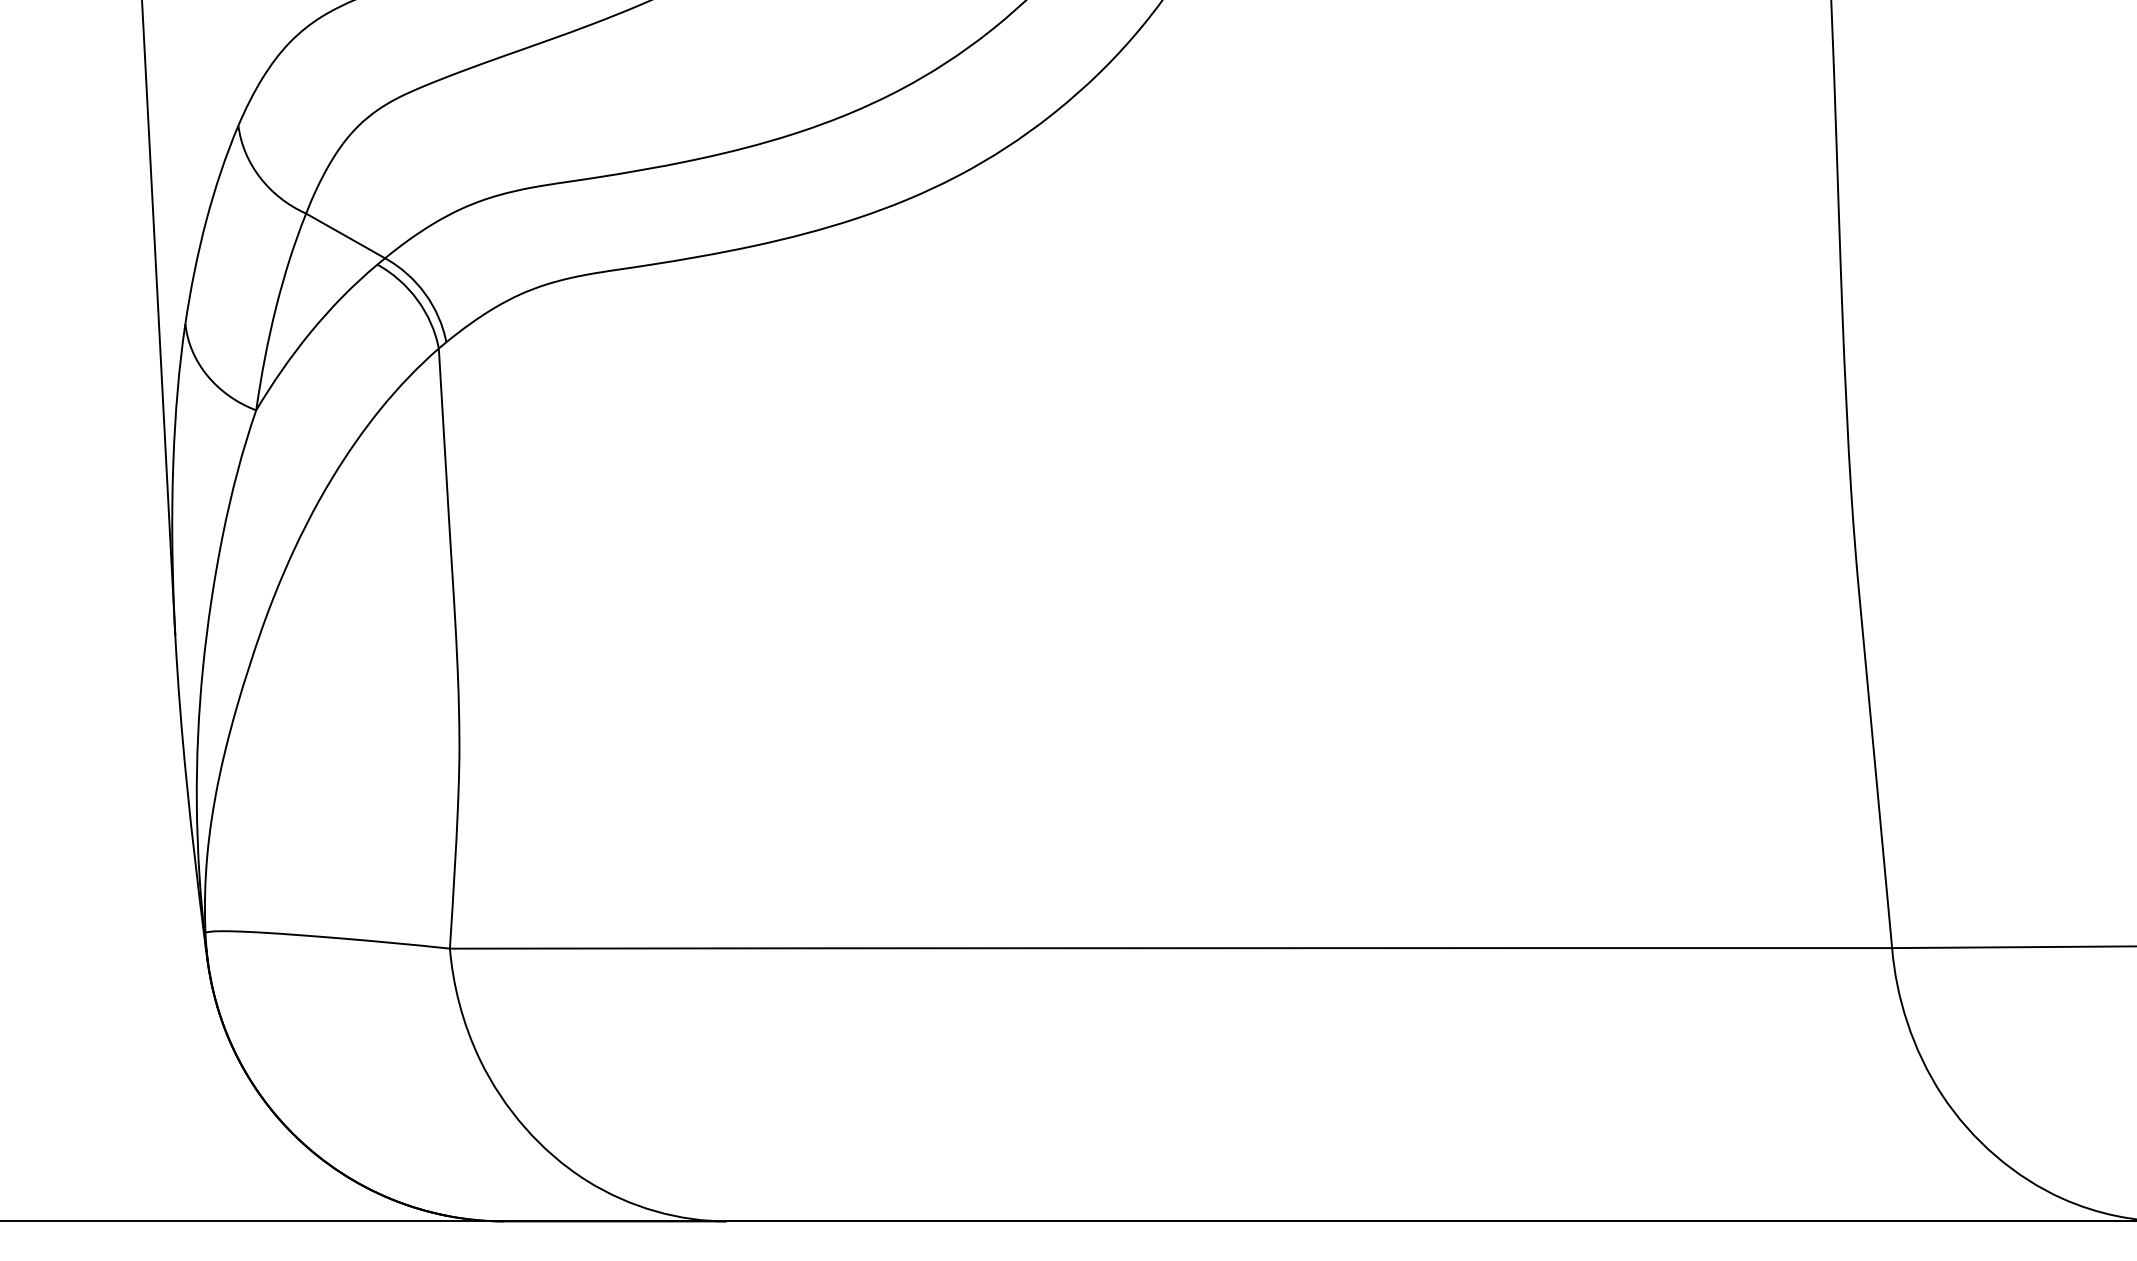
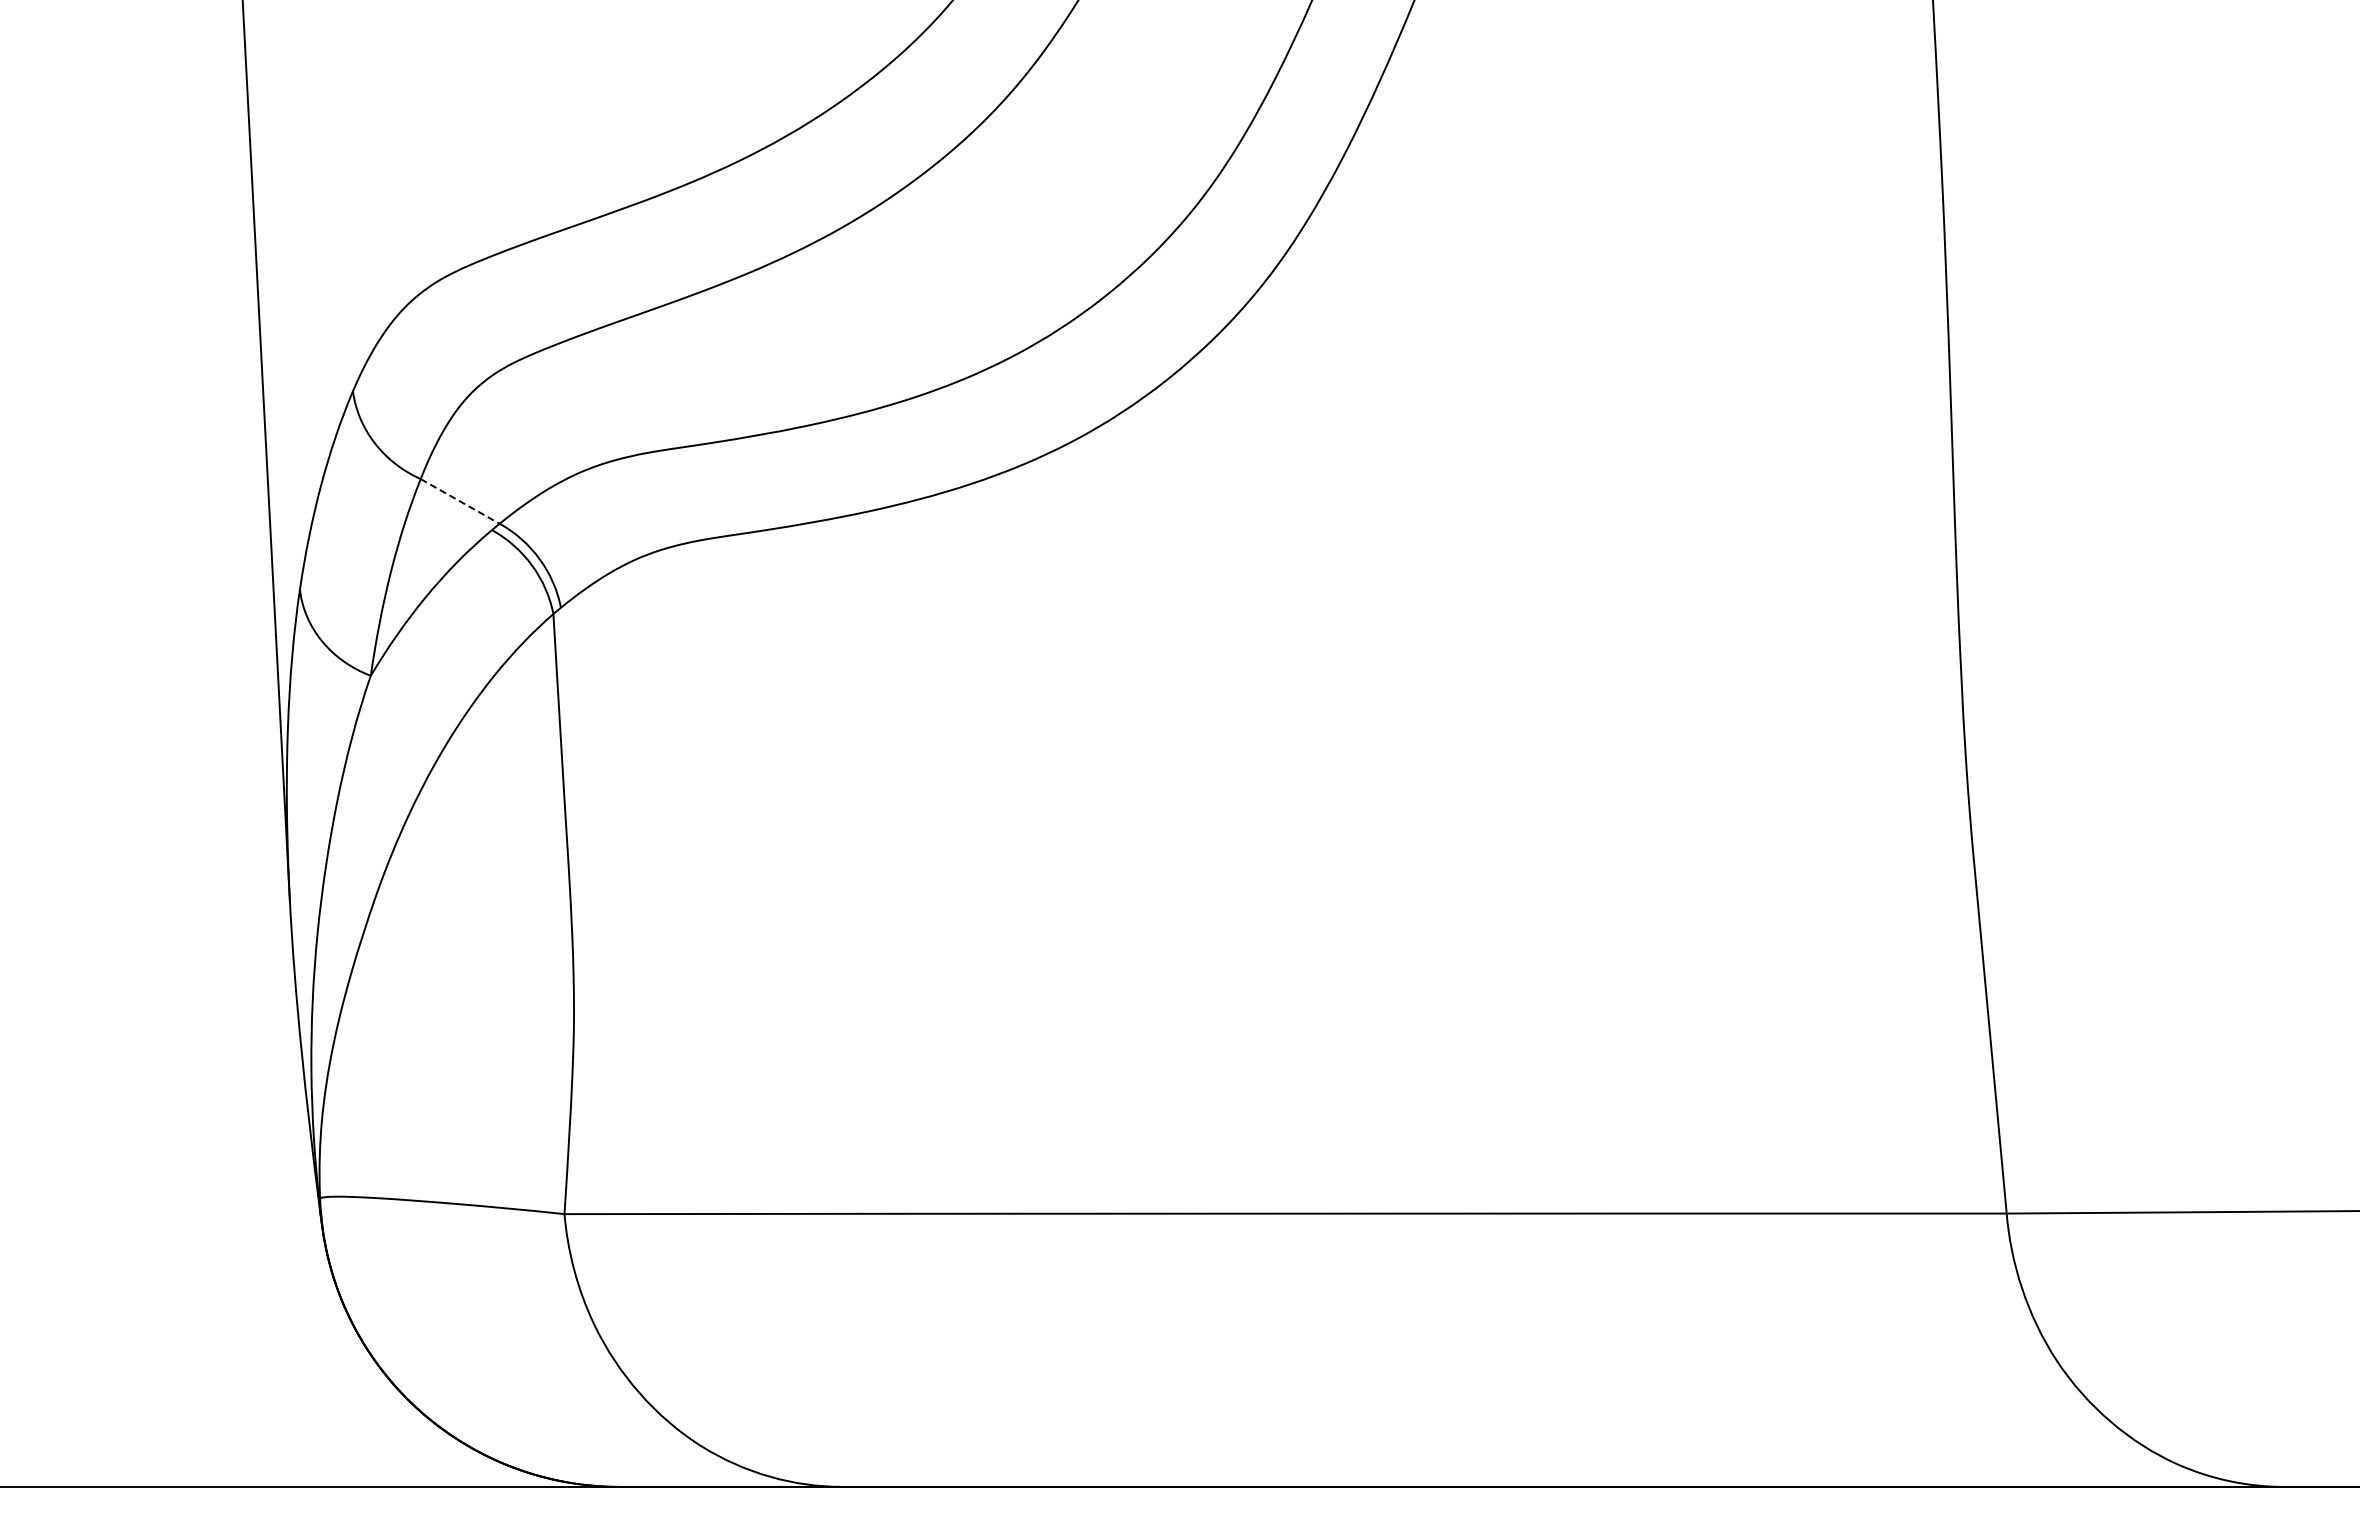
line: (345, 236) -> (460, 501), solid -> dashed

